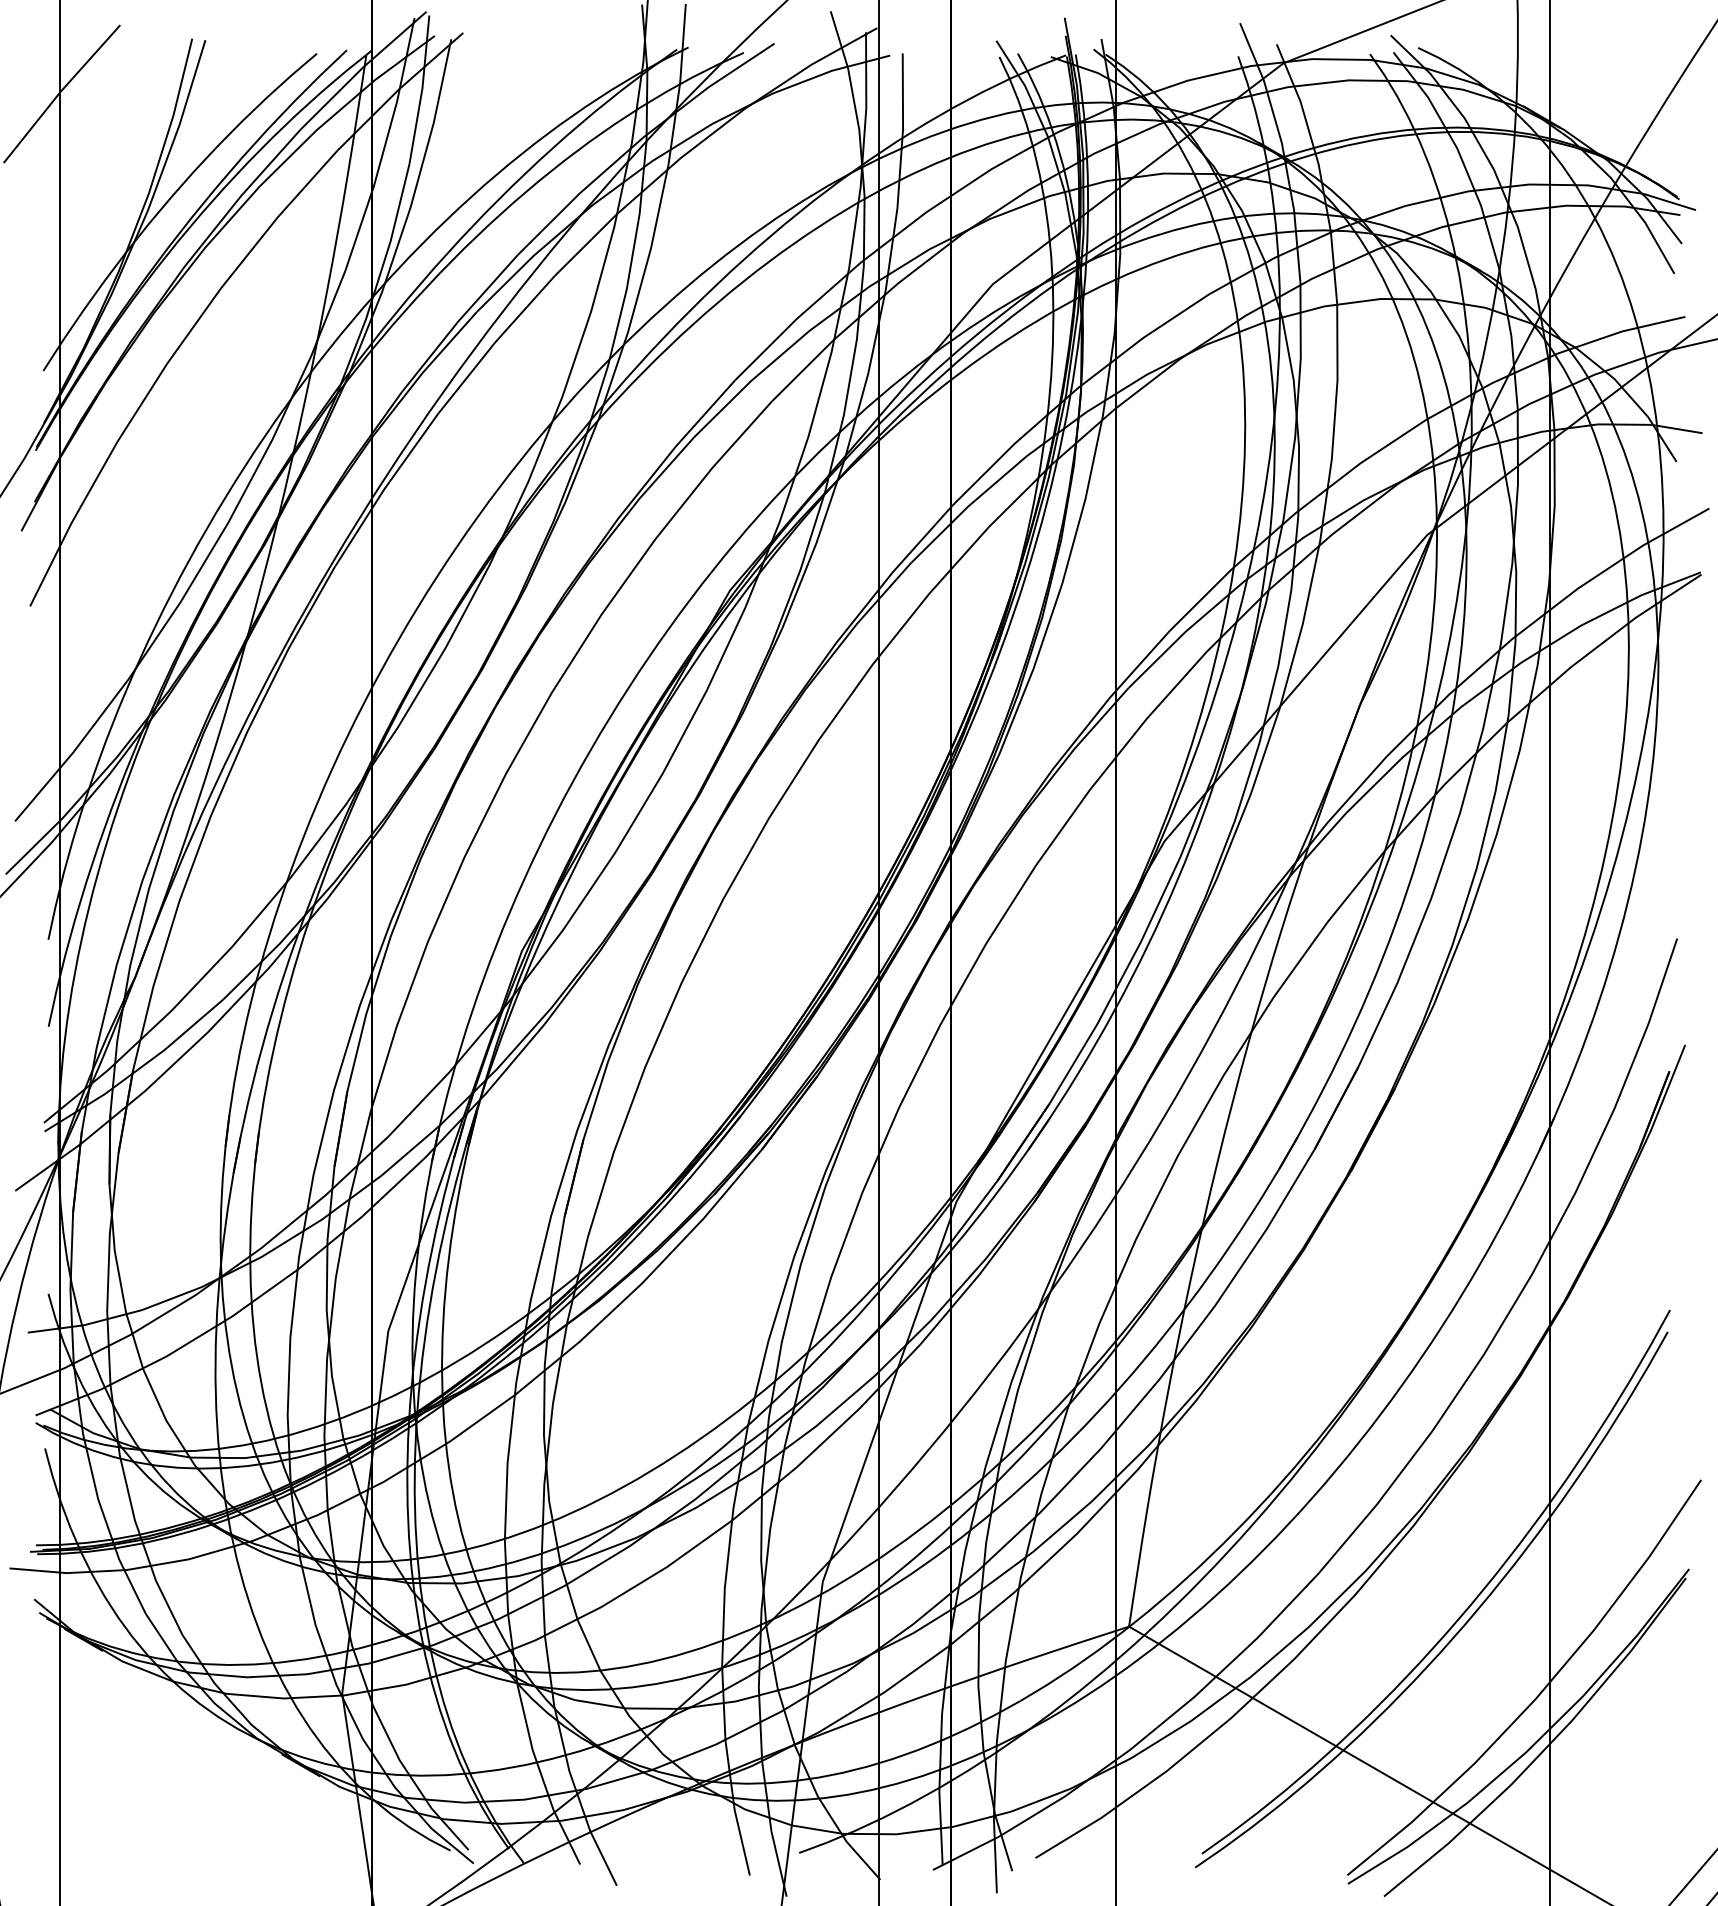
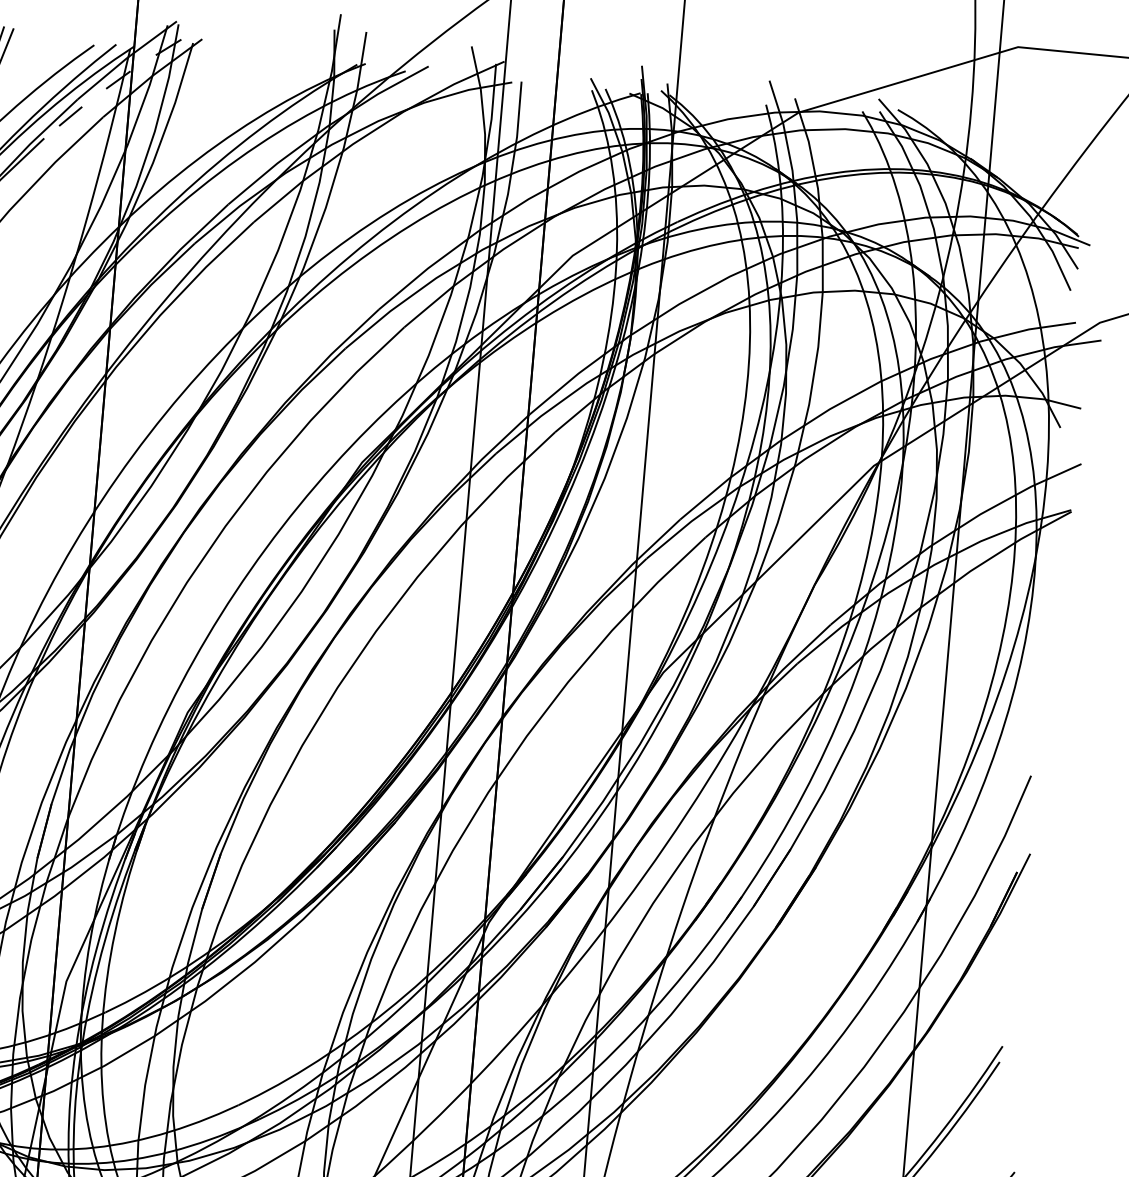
line: (343, 107) -> (110, 86), solid -> dashed

